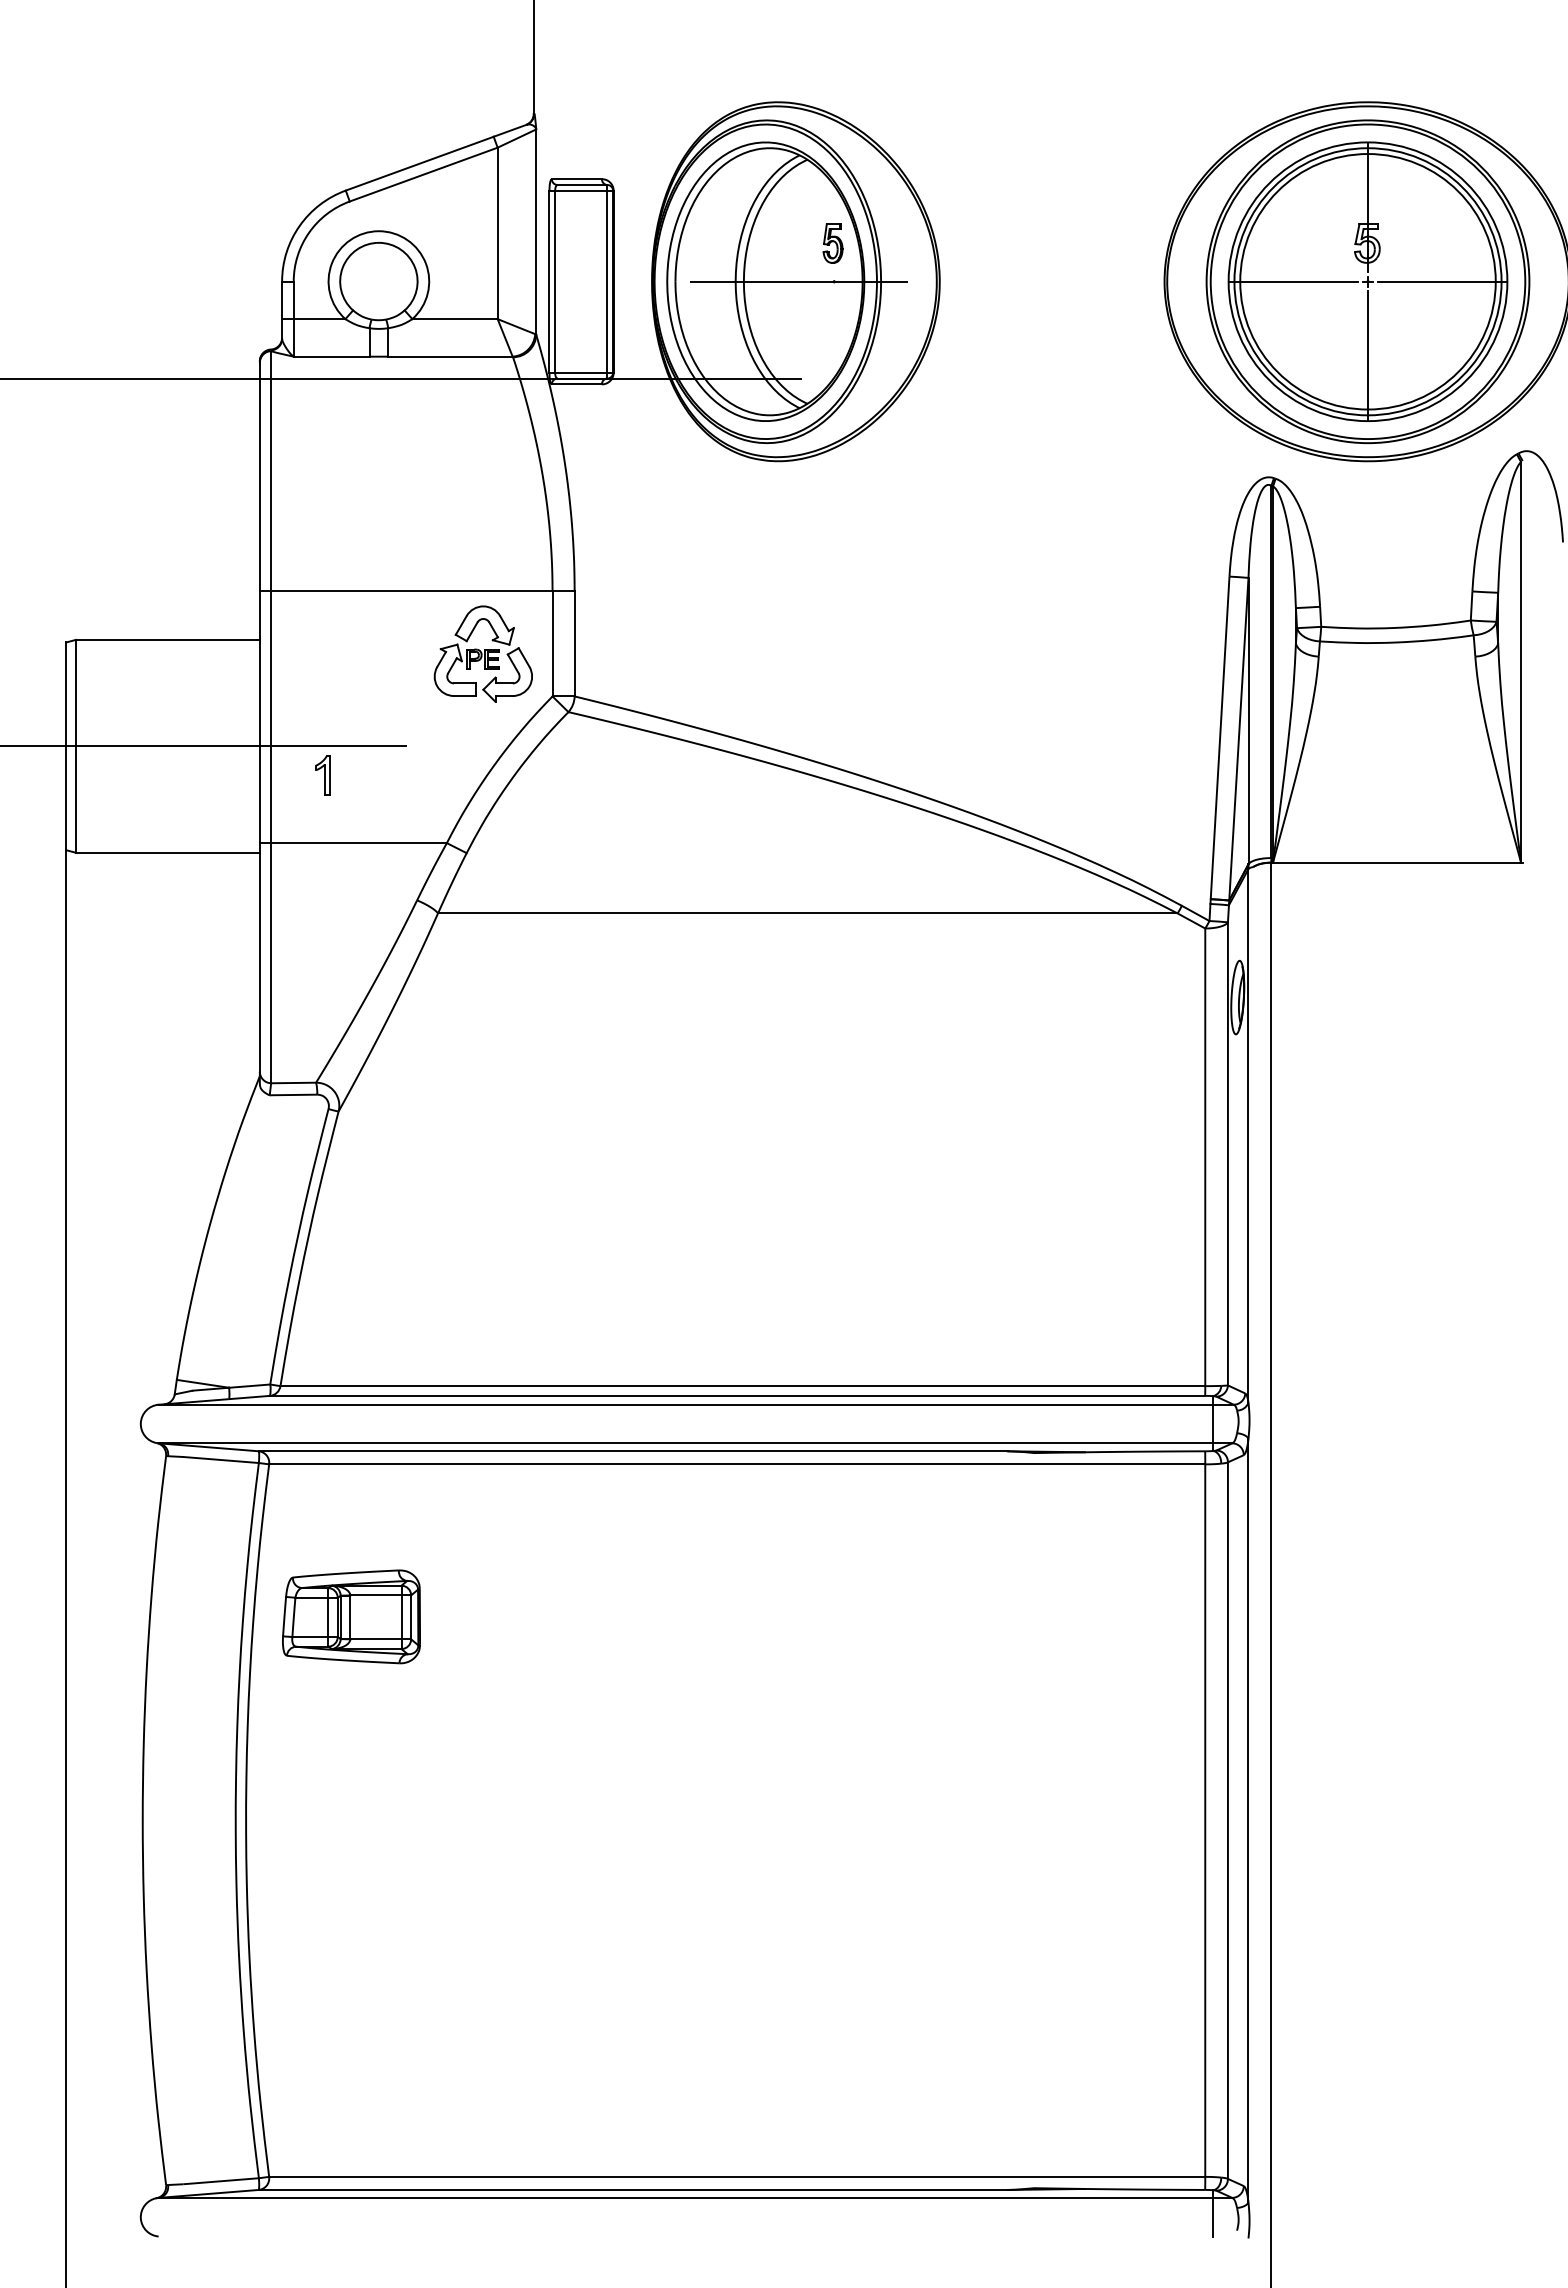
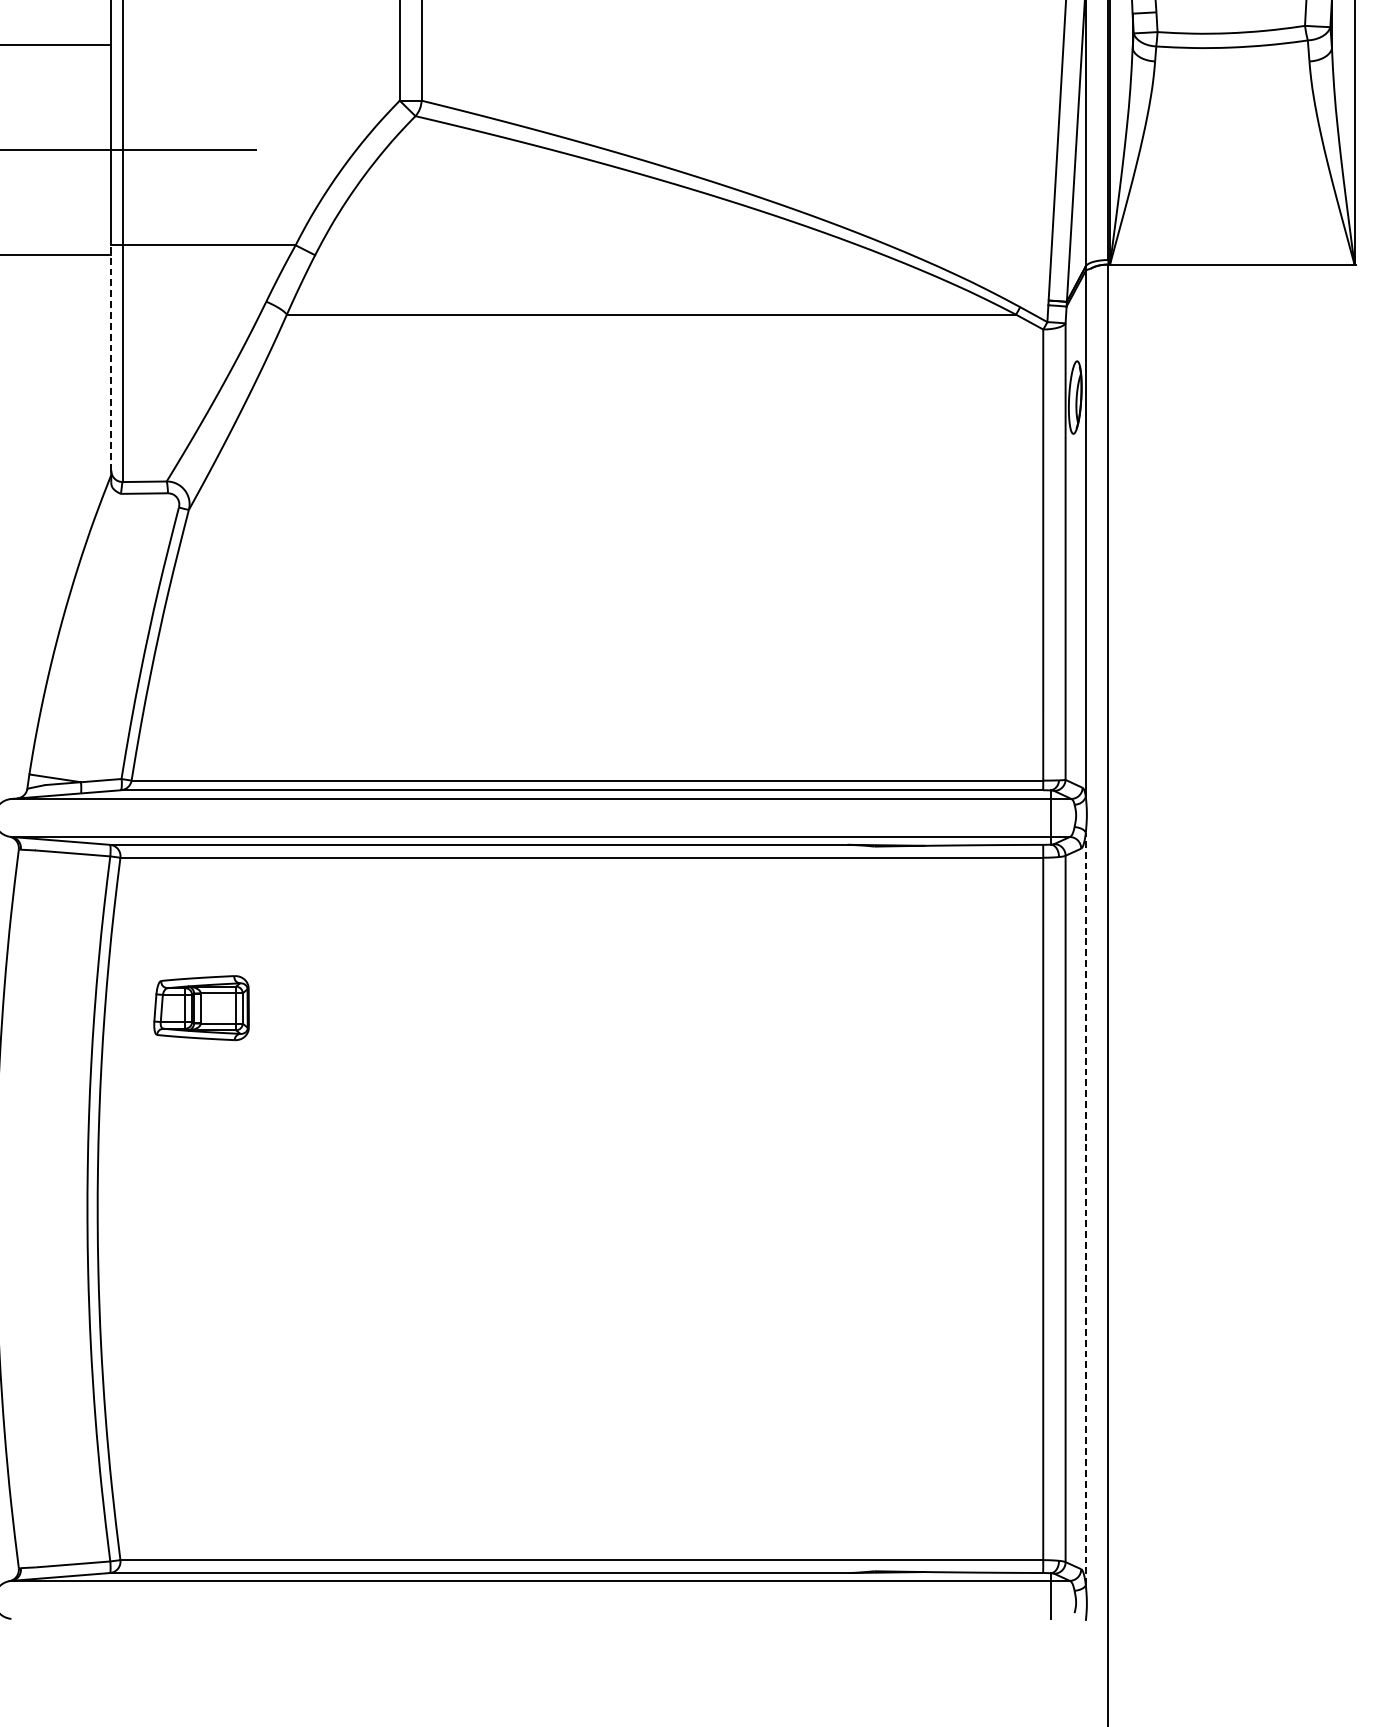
part: (482, 653) -> (330, 58), removed
part: (322, 775) -> (173, 178), removed
line: (259, 956) -> (110, 357), solid -> dashed
part: (351, 1616) -> (201, 1007), size x0.7
line: (1248, 1820) -> (1085, 1208), solid -> dashed

